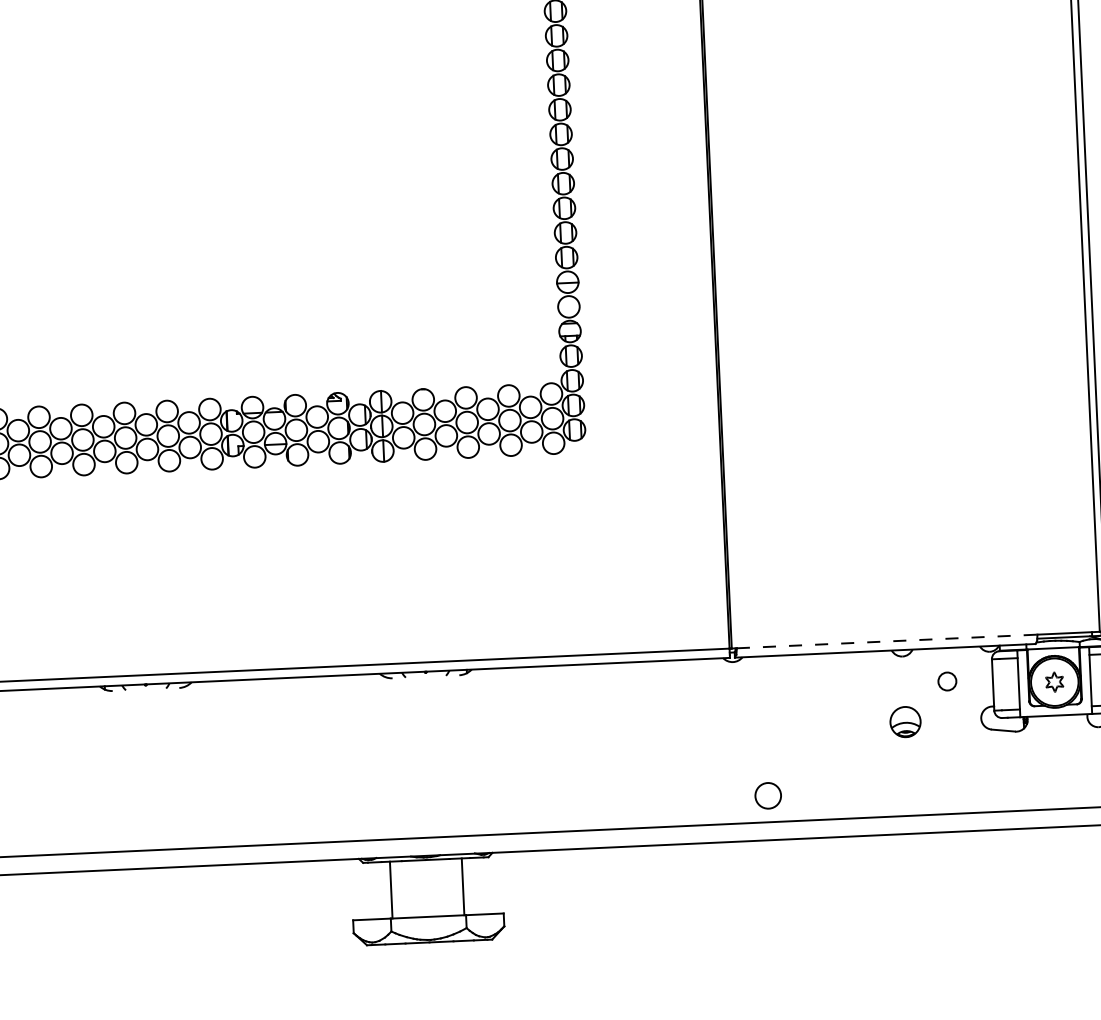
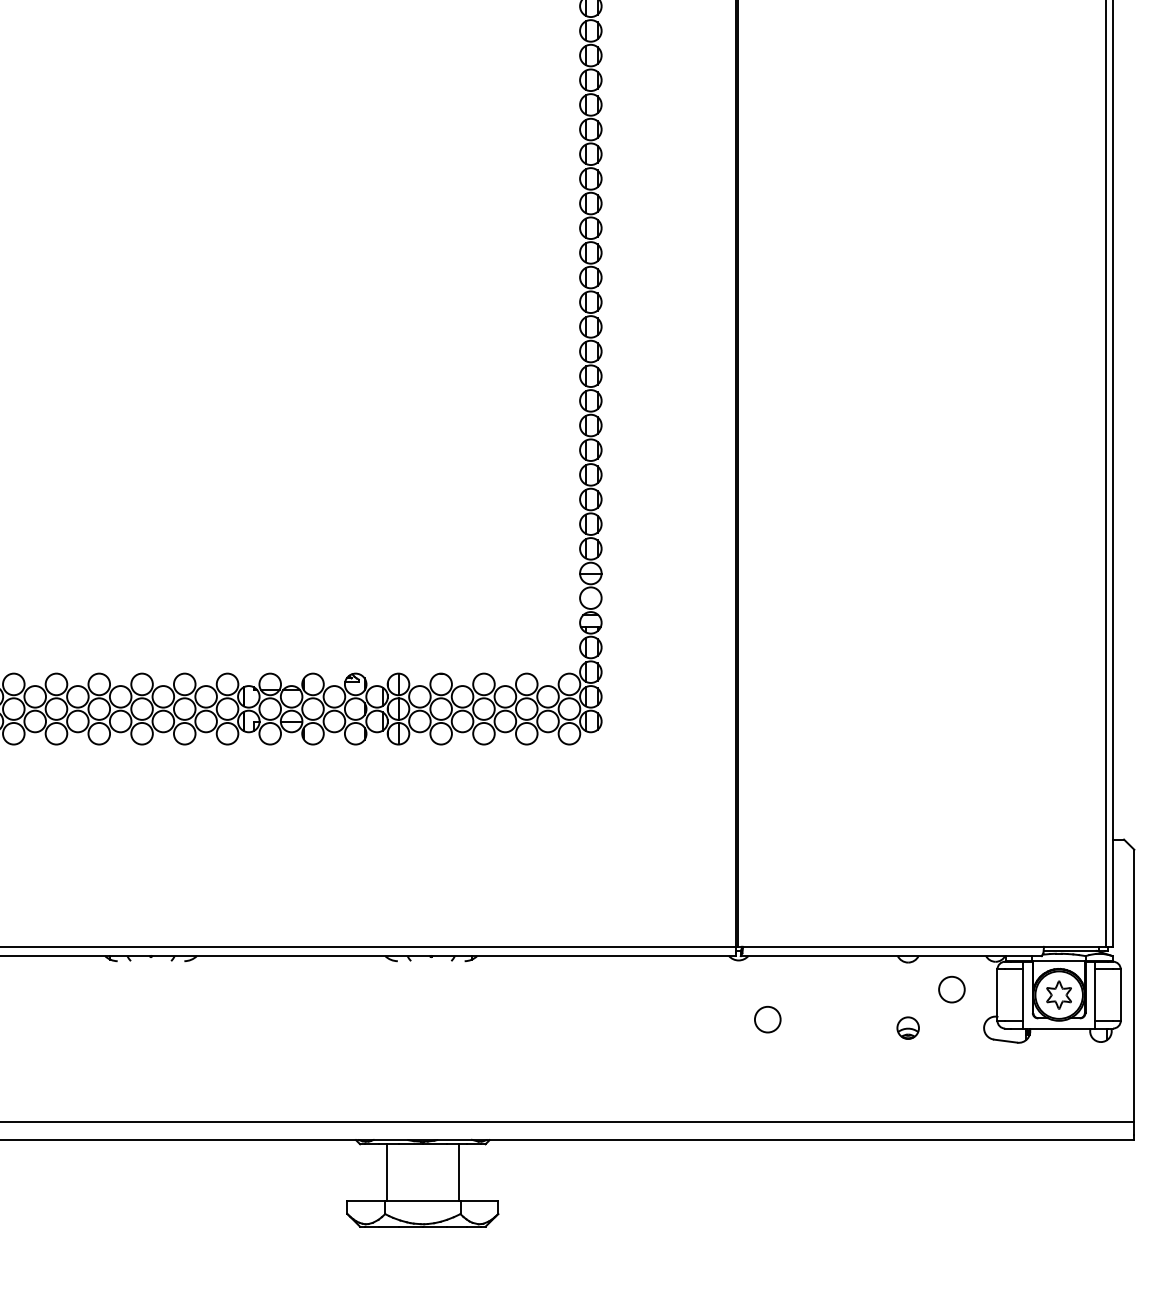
line: (888, 641) -> (894, 946), dashed -> solid
circle: (946, 681) -> (951, 989), size x1.43
part: (1054, 681) -> (1058, 994), size x1.43
part: (904, 721) -> (907, 1027), size x0.71
circle: (767, 795) -> (767, 1019), moved

